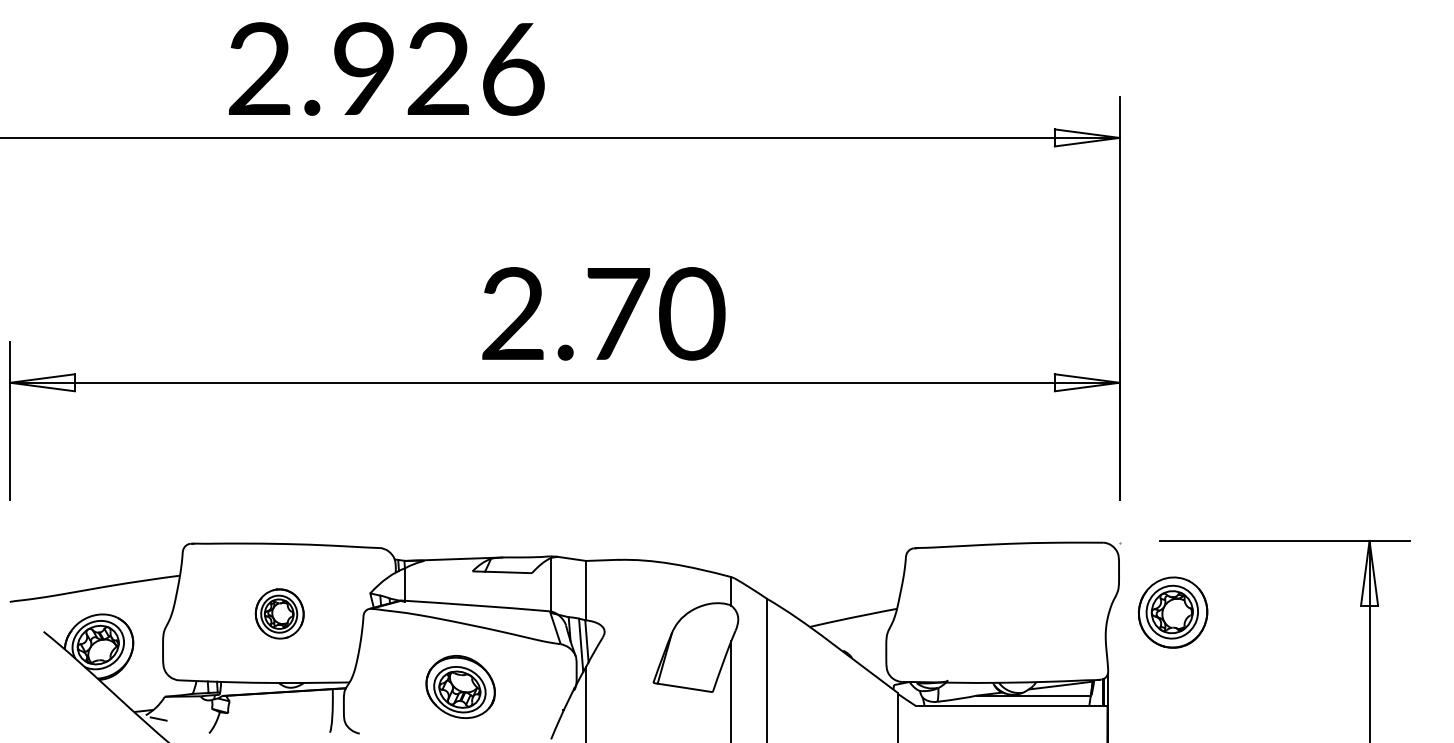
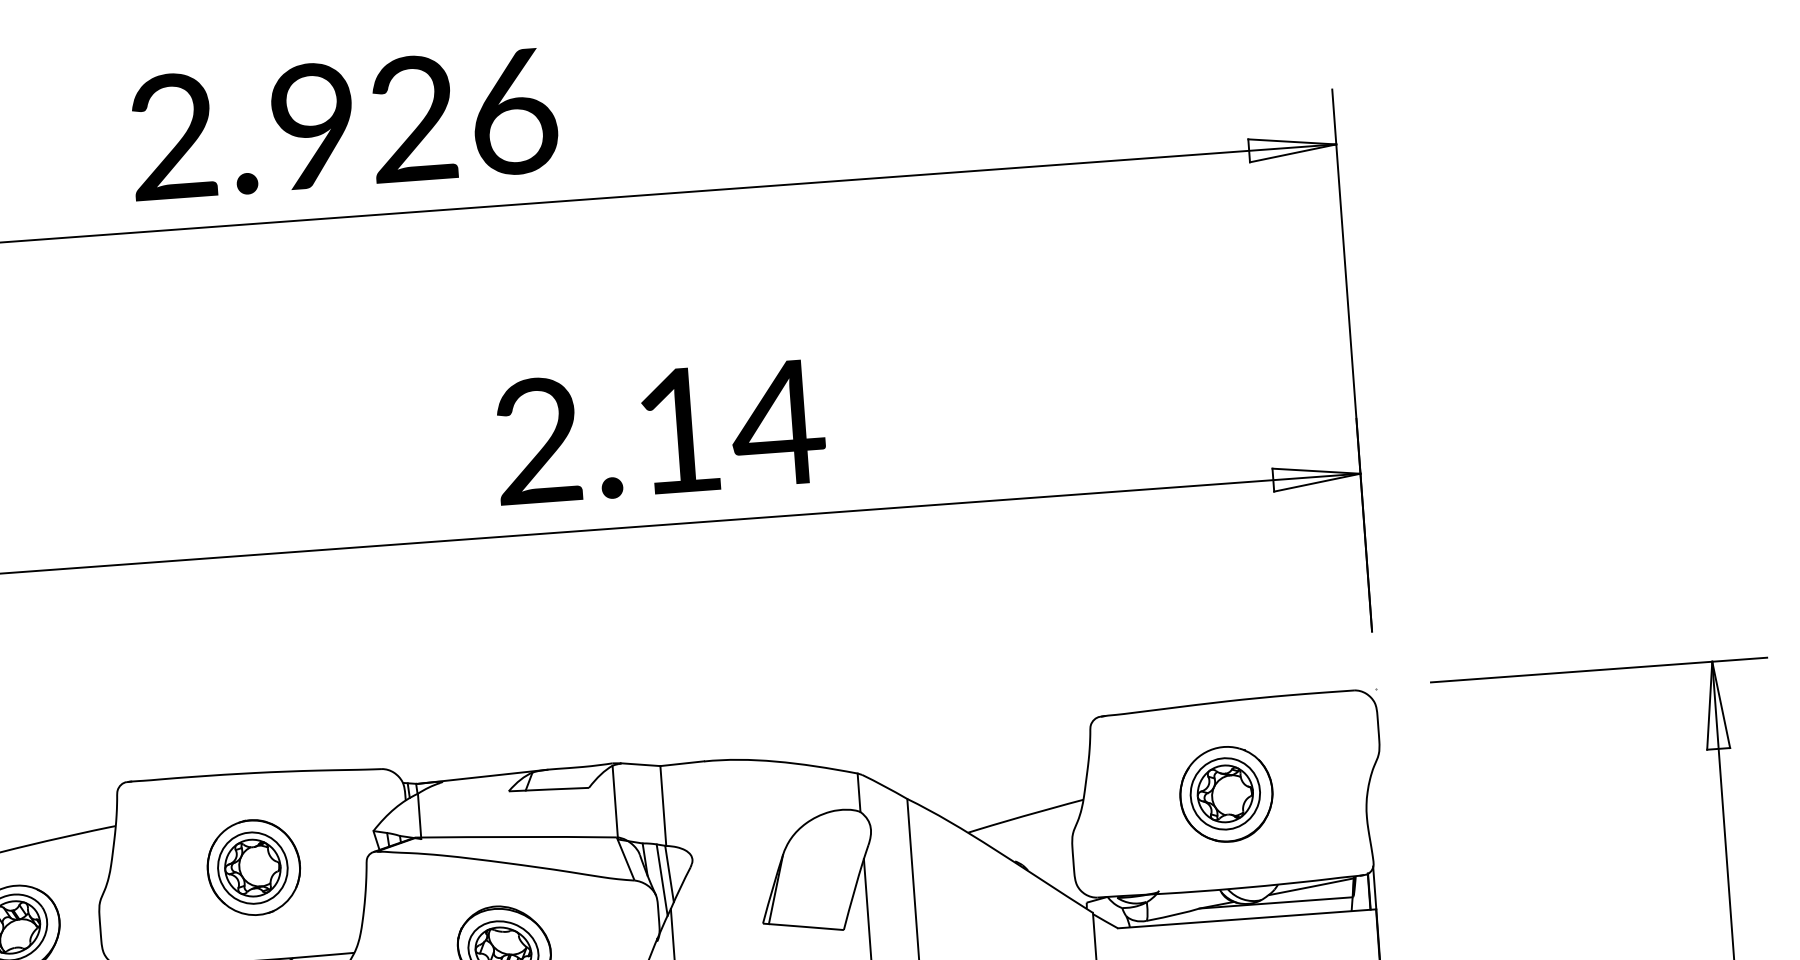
text: (656, 313) -> (730, 426), 2.70 -> 2.14
part: (1173, 612) -> (1226, 794), moved
part: (279, 613) -> (253, 867), size x1.43

